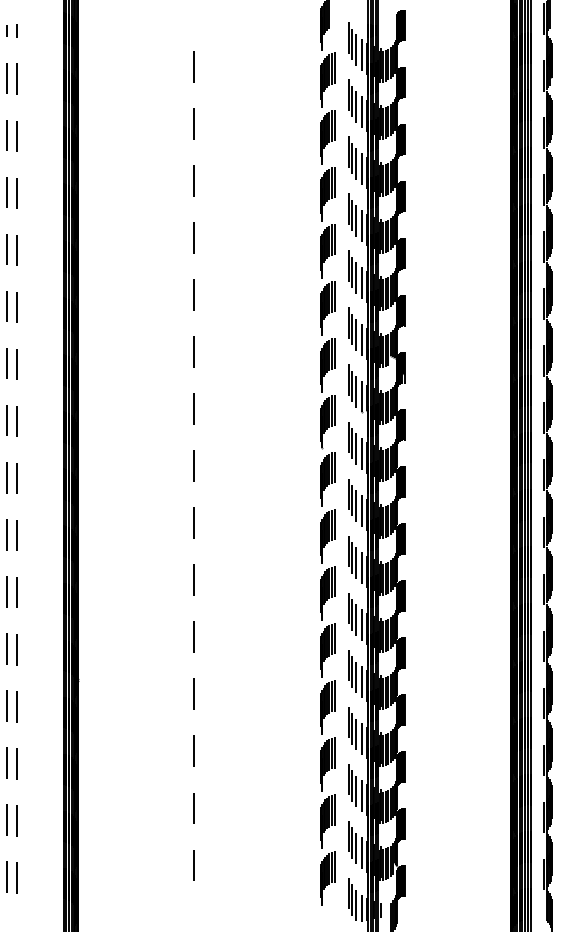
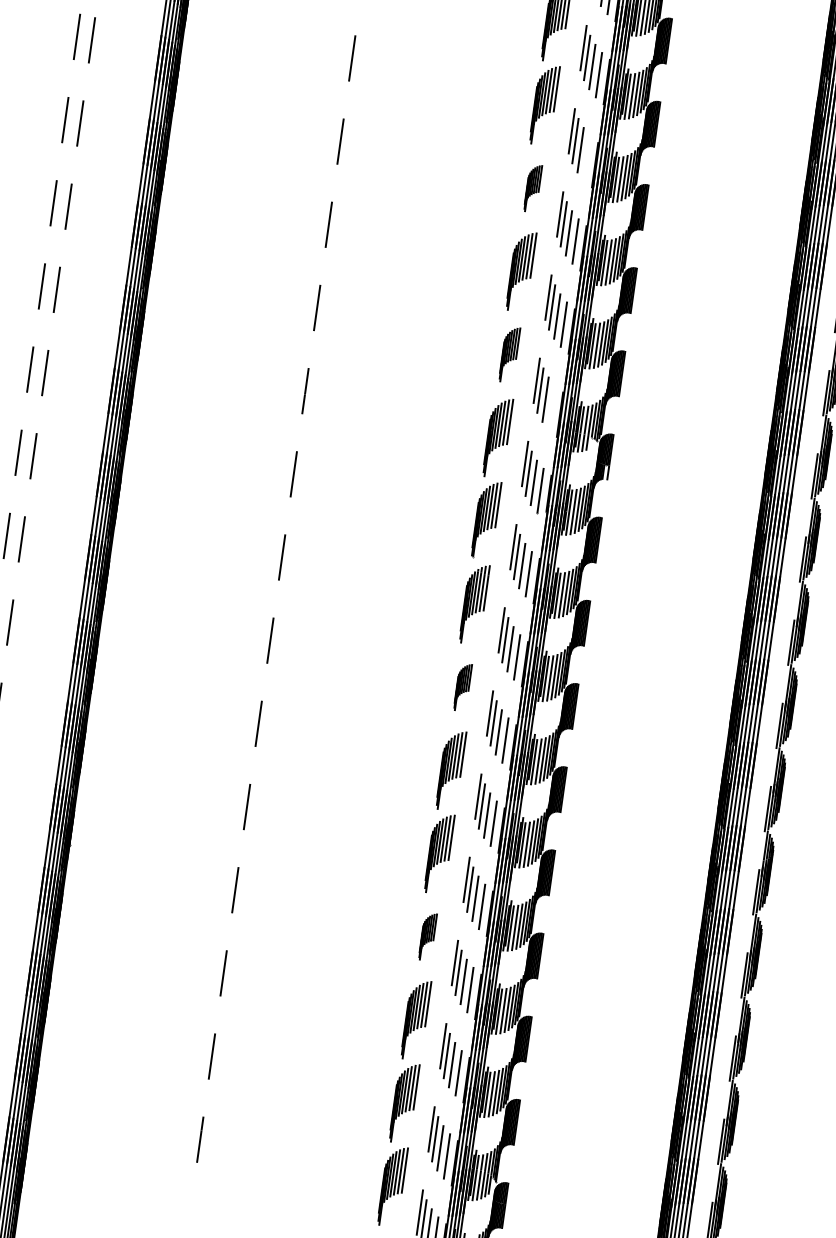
line: (361, 168) -> (587, 157), removed
part: (327, 194) -> (532, 188), size x0.6
part: (327, 308) -> (509, 354), size x0.7
line: (361, 339) -> (552, 407), removed
part: (327, 536) -> (462, 687), size x0.6
part: (327, 707) -> (427, 936), size x0.6

